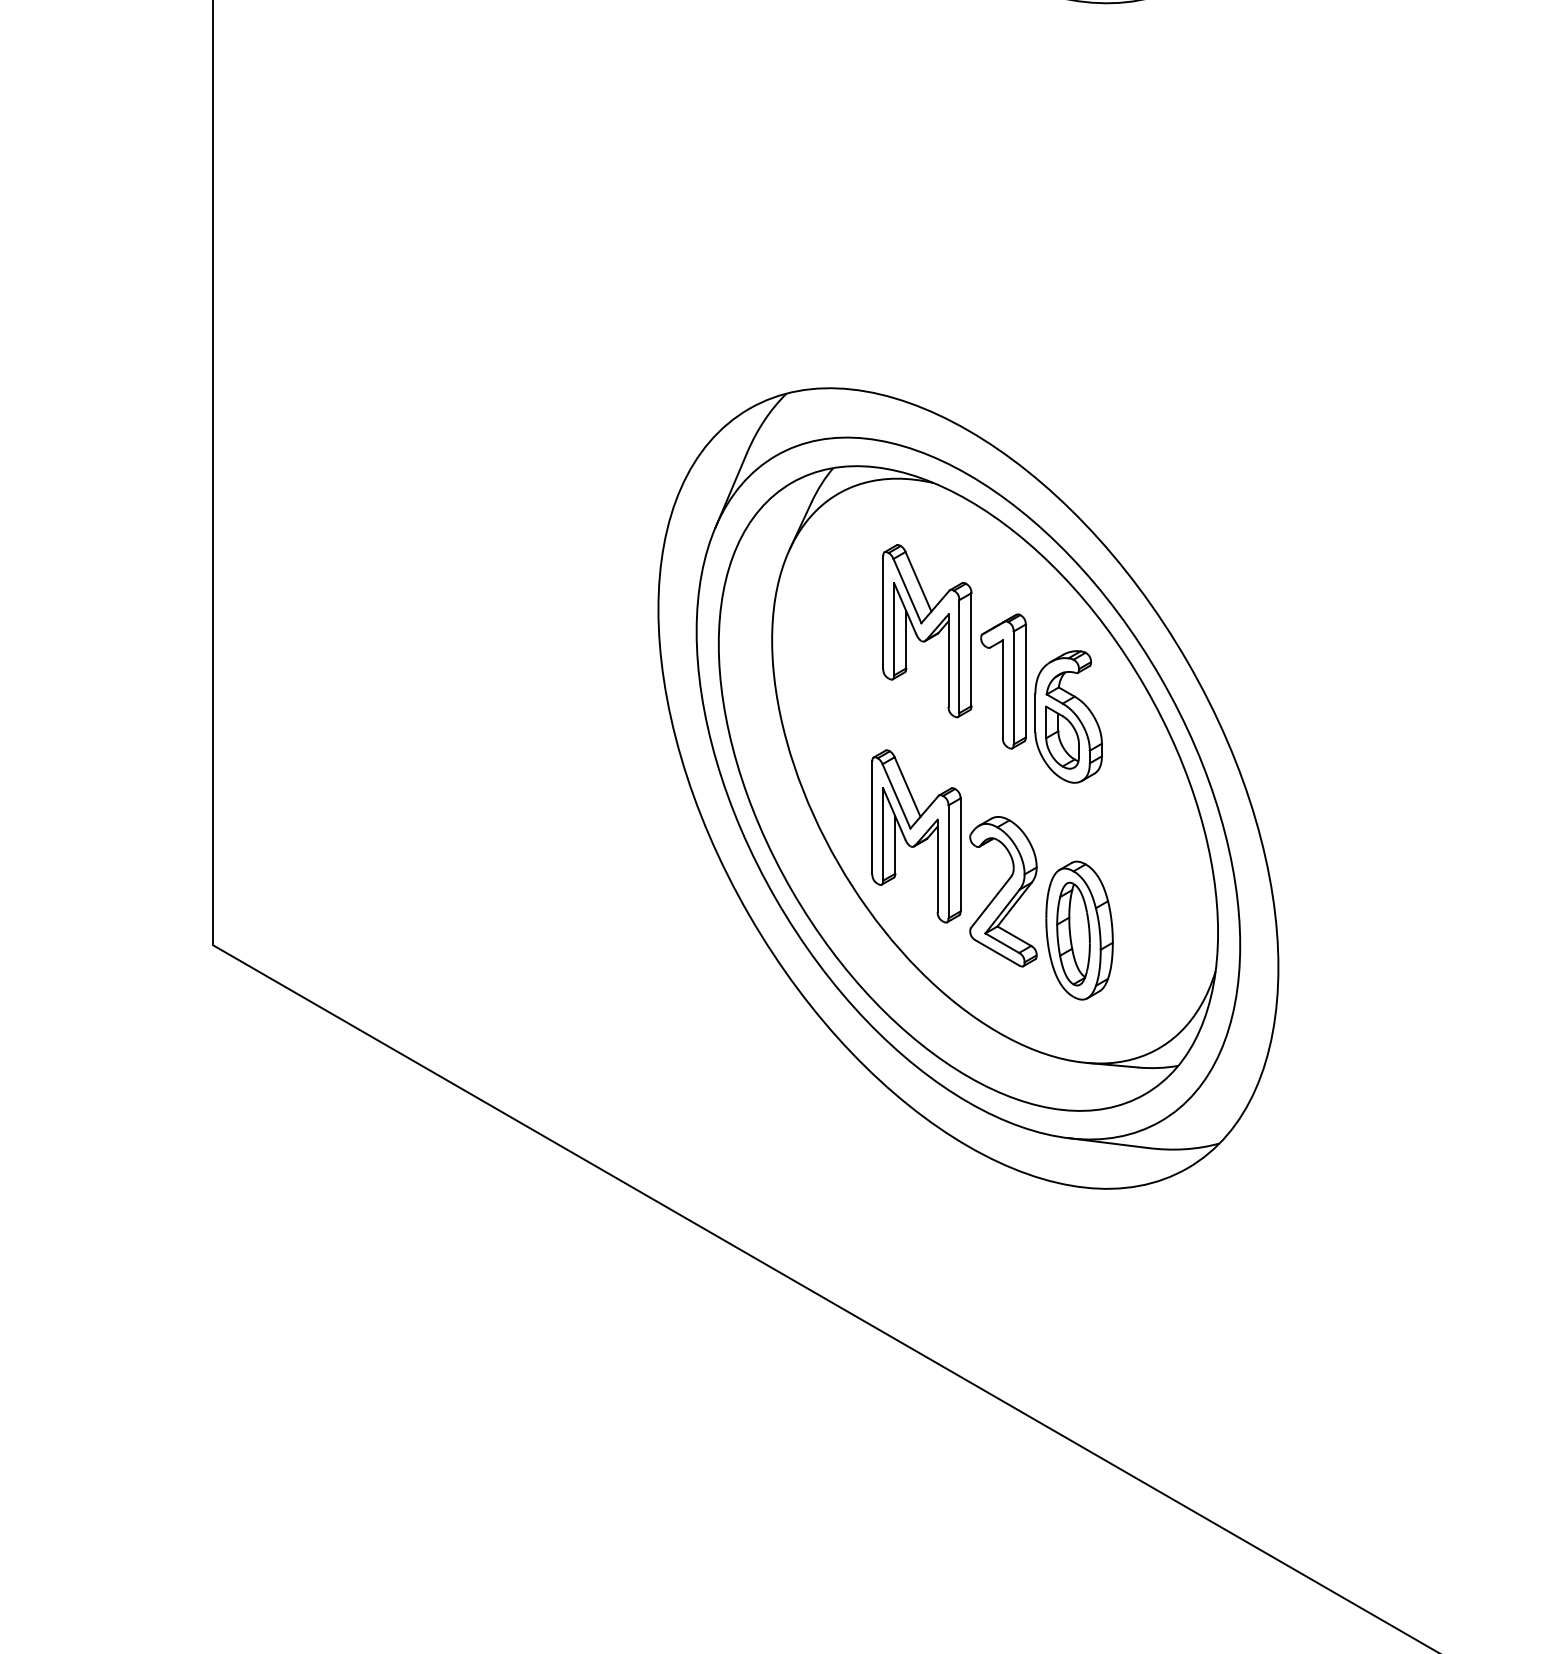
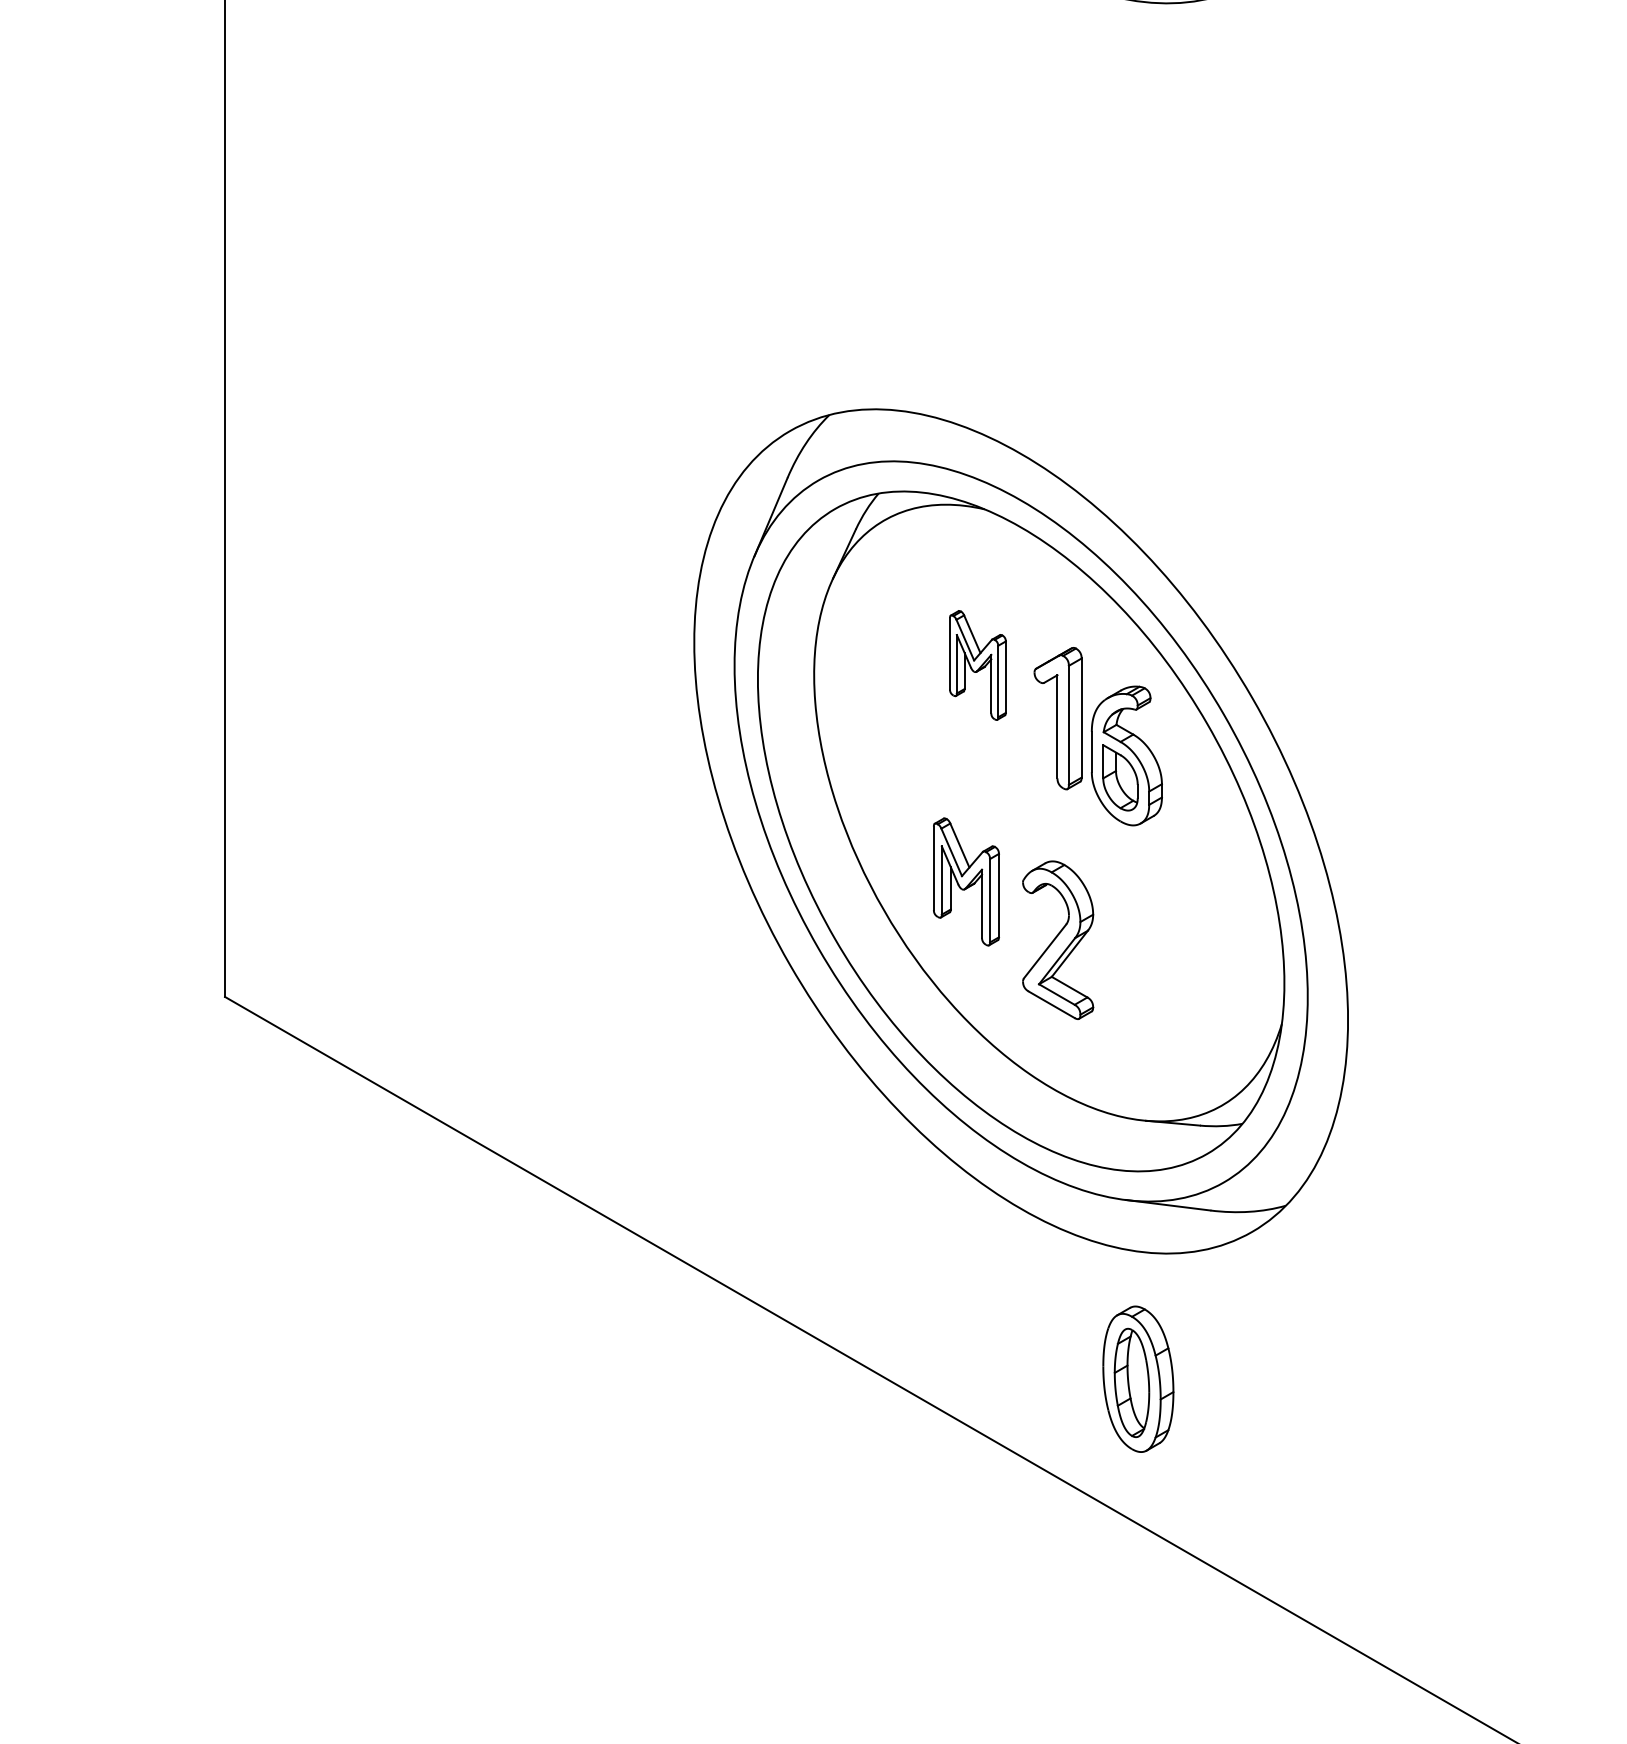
part: (927, 631) -> (977, 665), size x0.6
part: (916, 836) -> (966, 881), size x0.7
part: (1079, 929) -> (1138, 1378), moved

